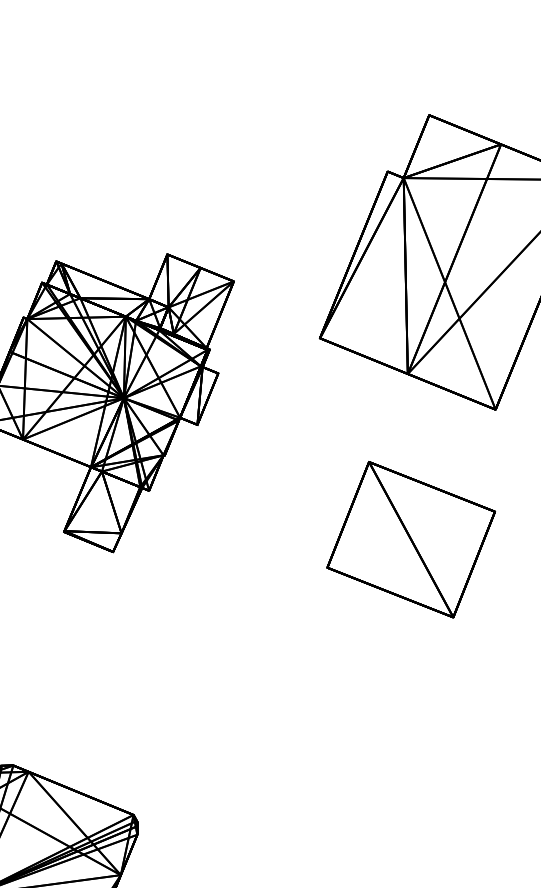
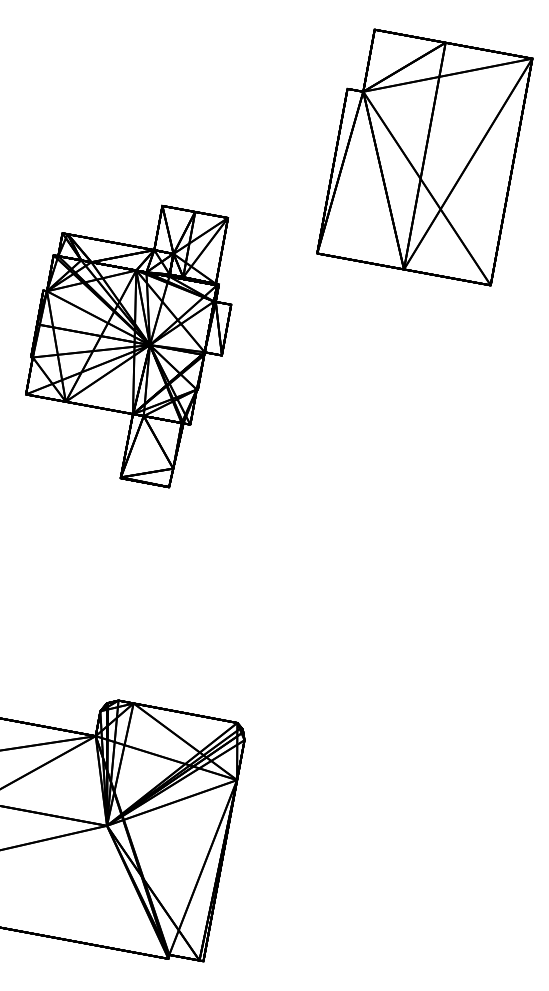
part: (411, 539) -> (438, 419), removed

